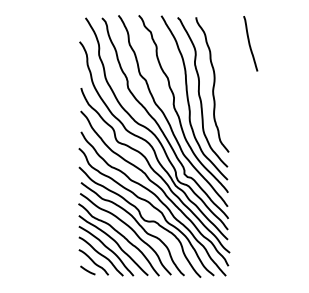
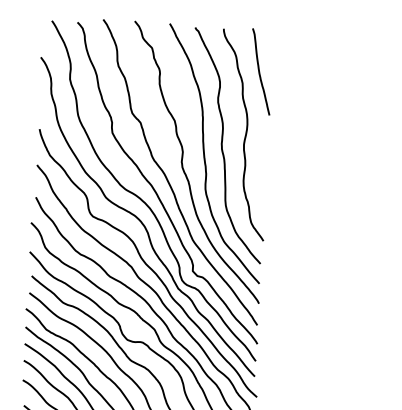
curve: (250, 43) -> (260, 71), moved

